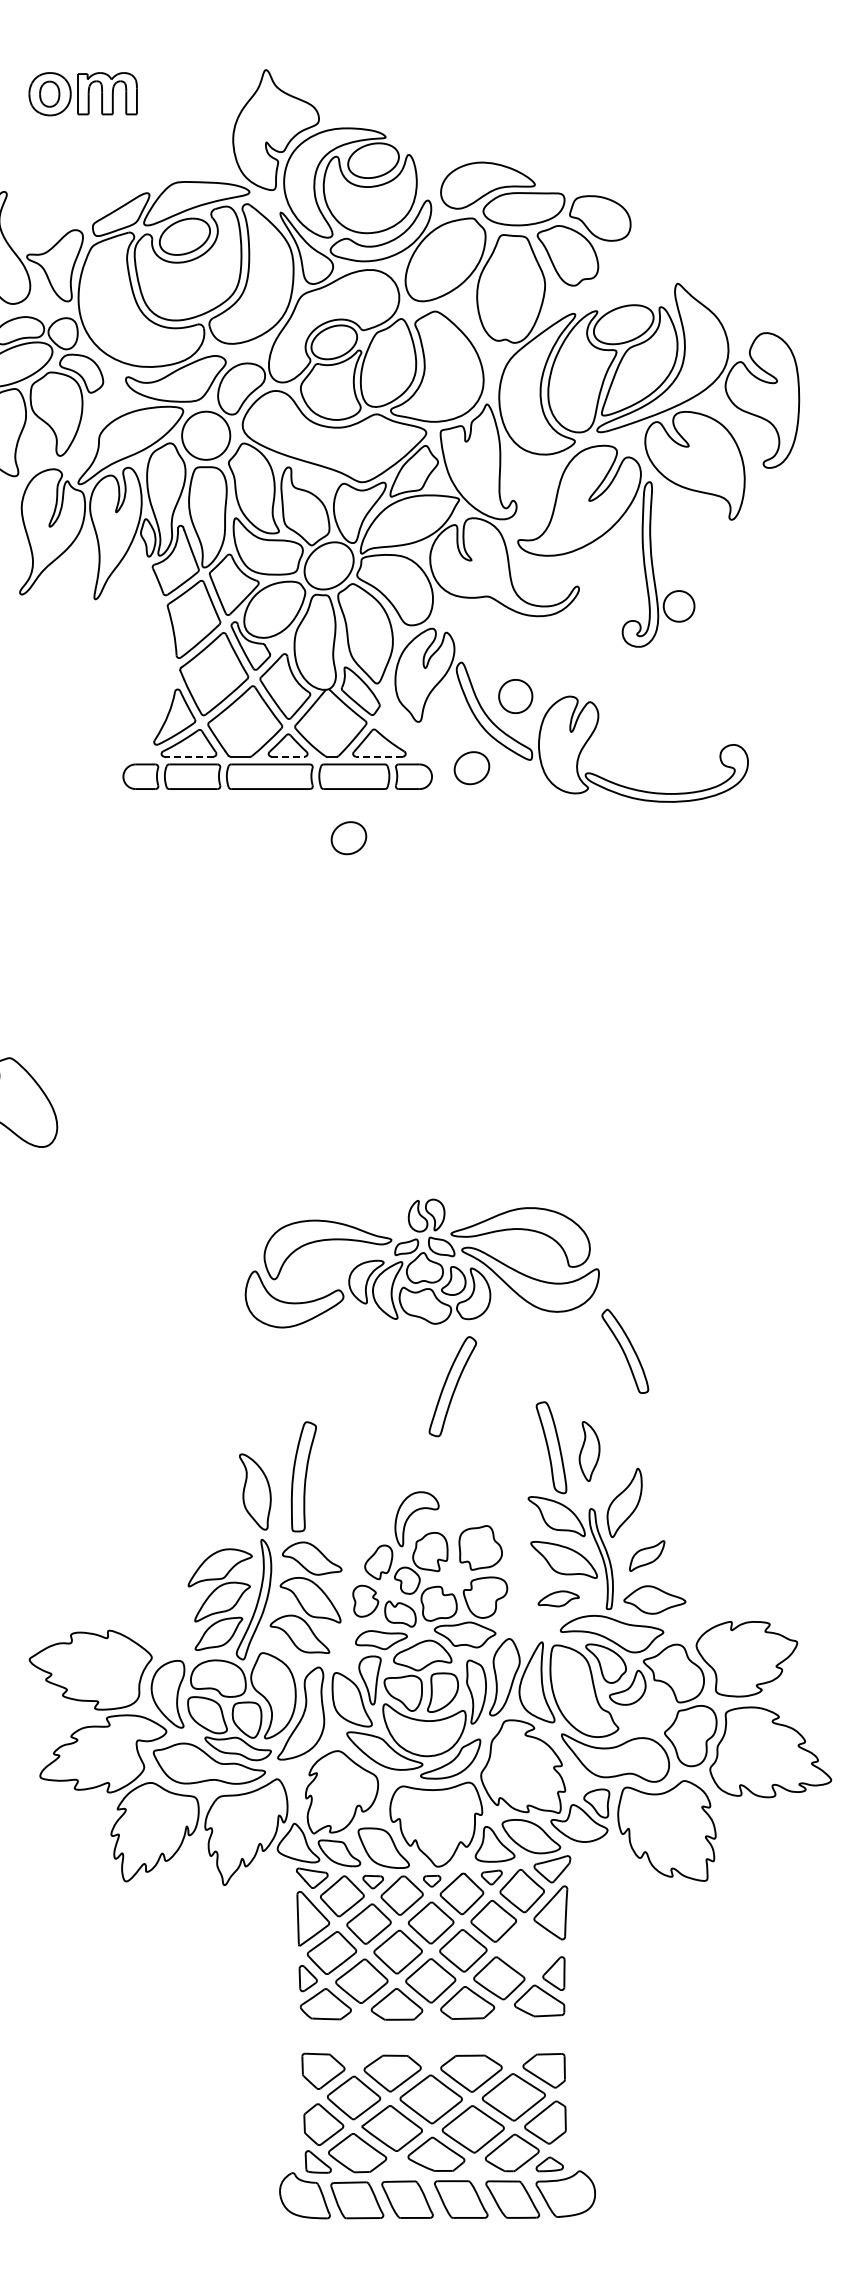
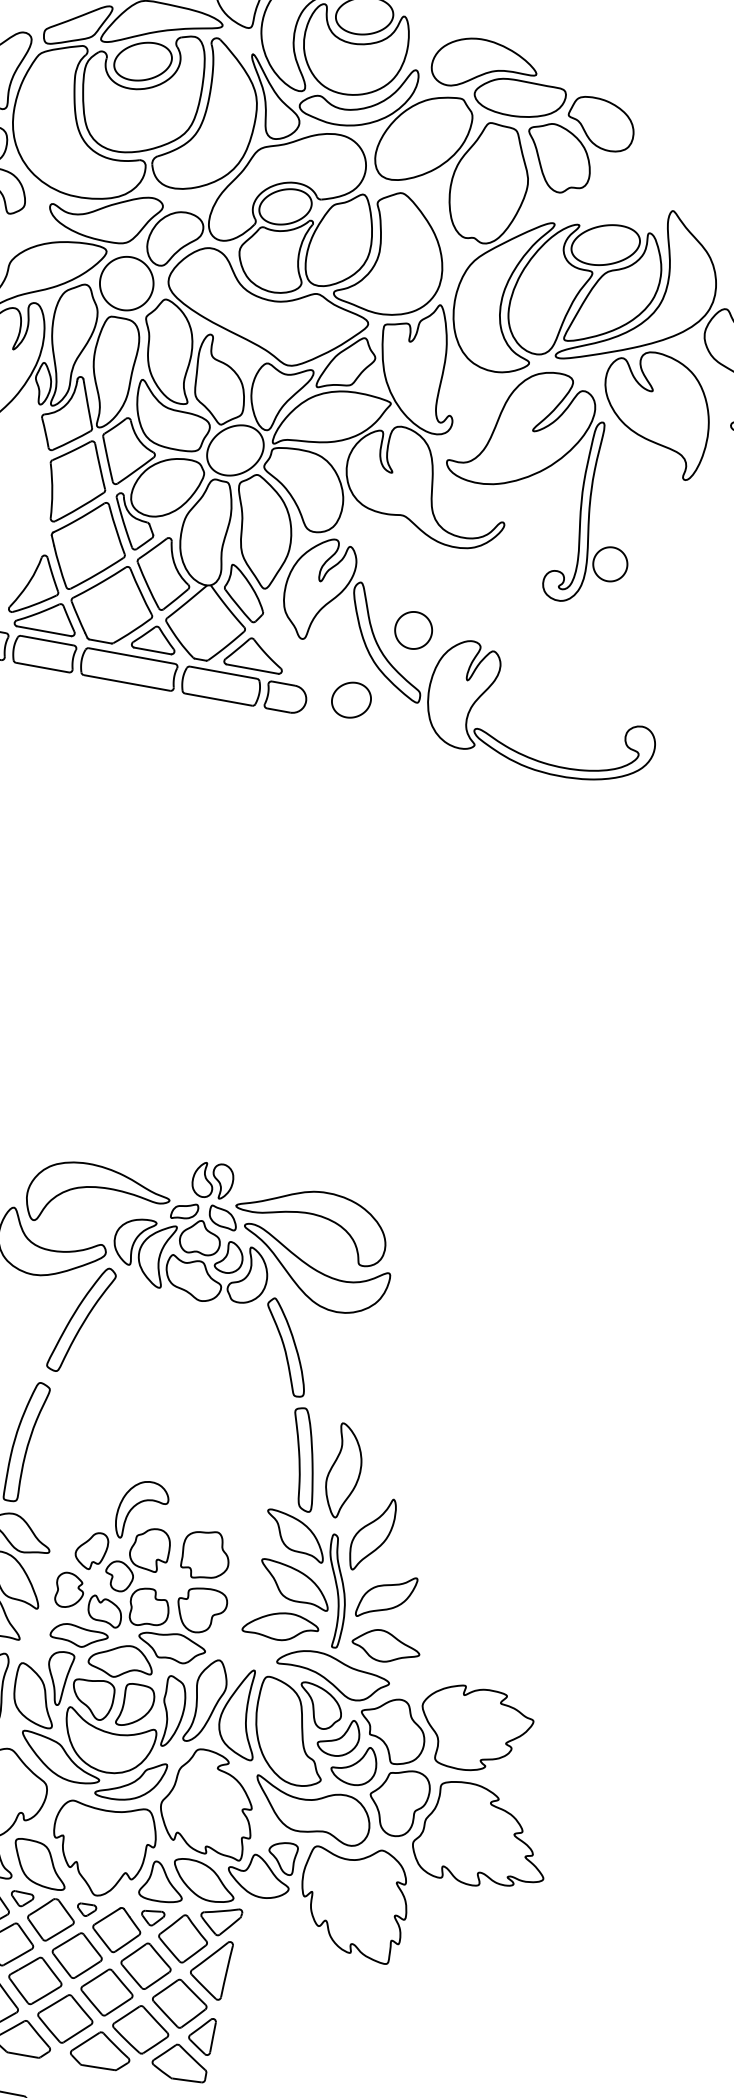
line: (189, 756) -> (44, 631), dashed -> solid
line: (288, 756) -> (153, 650), dashed -> solid
line: (379, 756) -> (252, 669), dashed -> solid
part: (348, 838) -> (202, 752), removed
part: (625, 1350) -> (286, 1346), moved
part: (452, 1386) -> (81, 1319), moved
part: (589, 1451) -> (344, 1471), size x1.43
part: (646, 1555) -> (385, 1596), size x1.43
part: (558, 1598) -> (281, 1625), size x1.67
part: (645, 1709) -> (354, 1764), added
part: (529, 1949) -> (179, 2004), added

